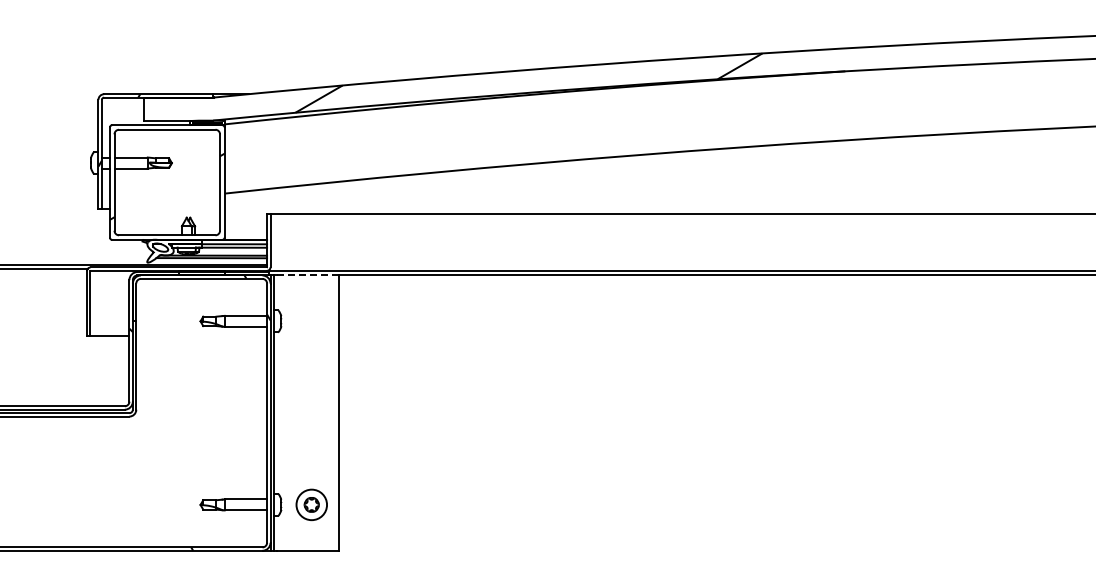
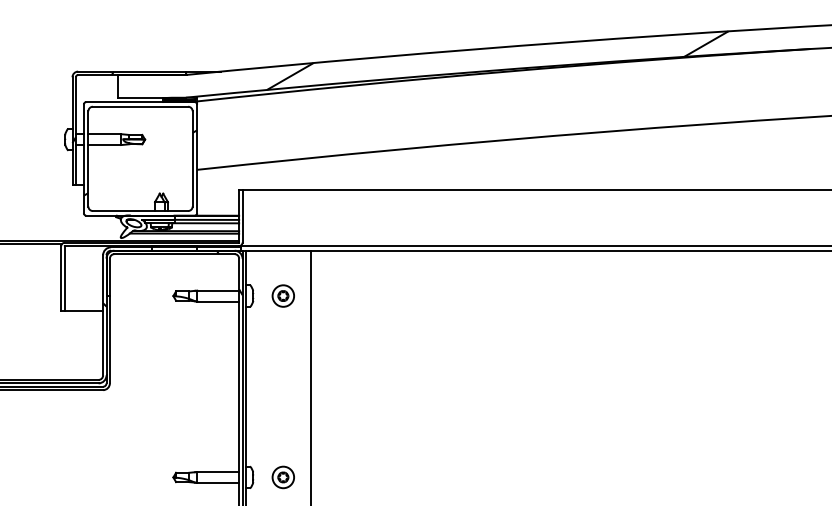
line: (308, 275) -> (280, 250), dashed -> solid
part: (311, 321) -> (283, 296), added
part: (311, 504) -> (283, 477), size x0.71

